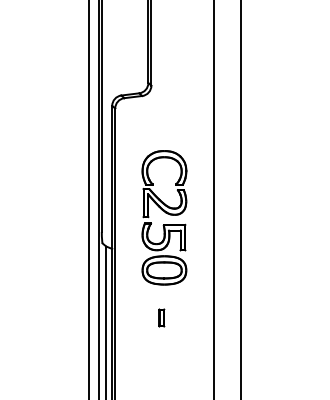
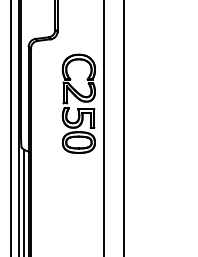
part: (164, 217) -> (78, 103), moved
part: (161, 317) -> (65, 202), removed

